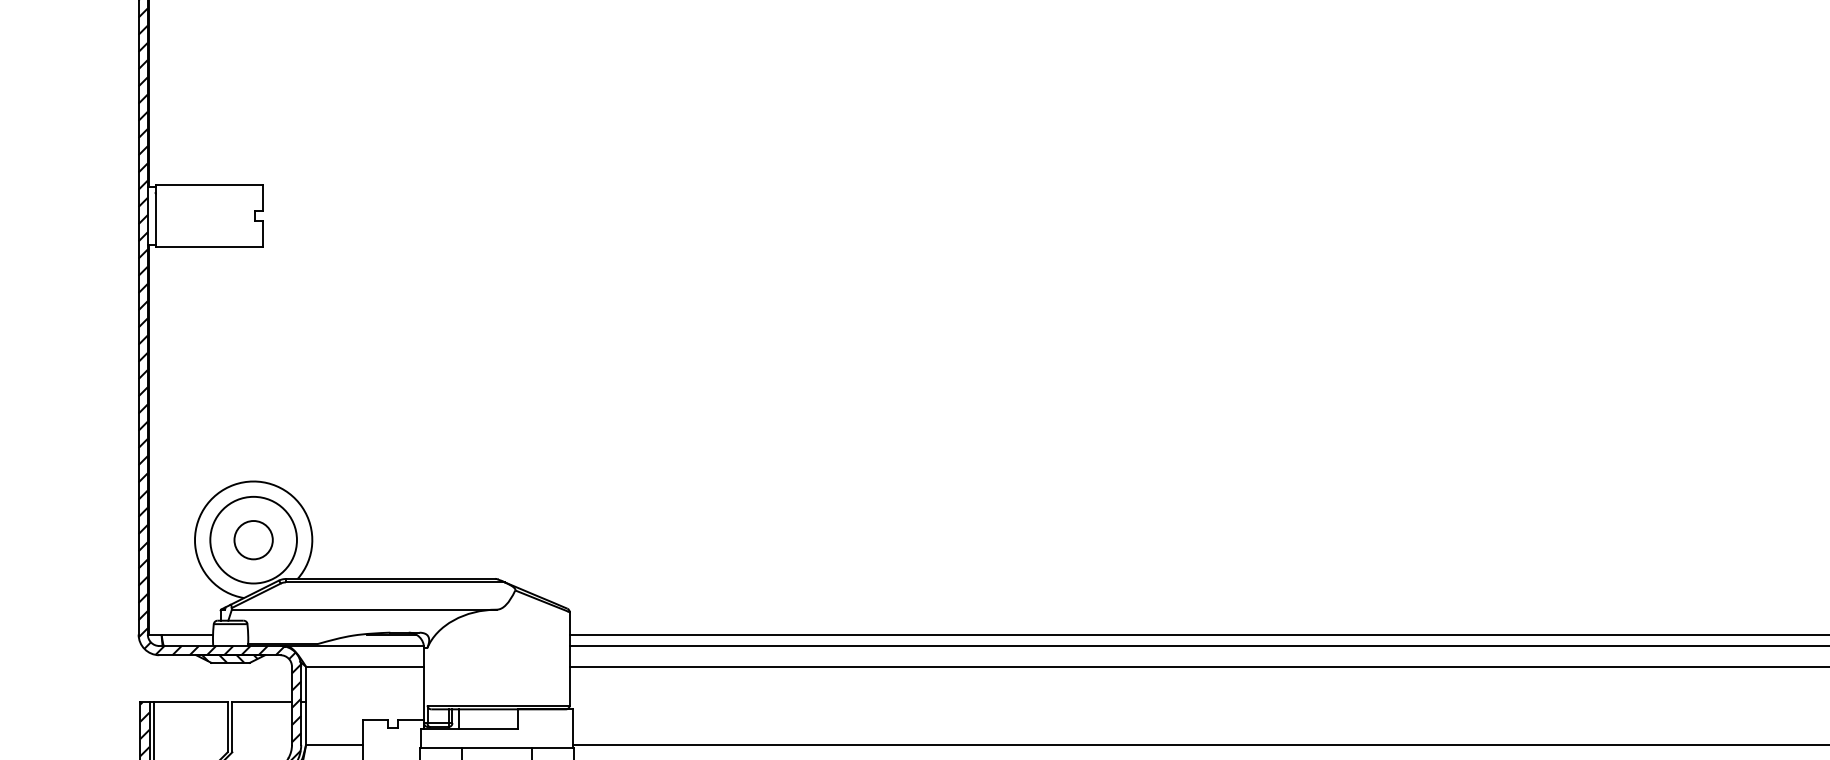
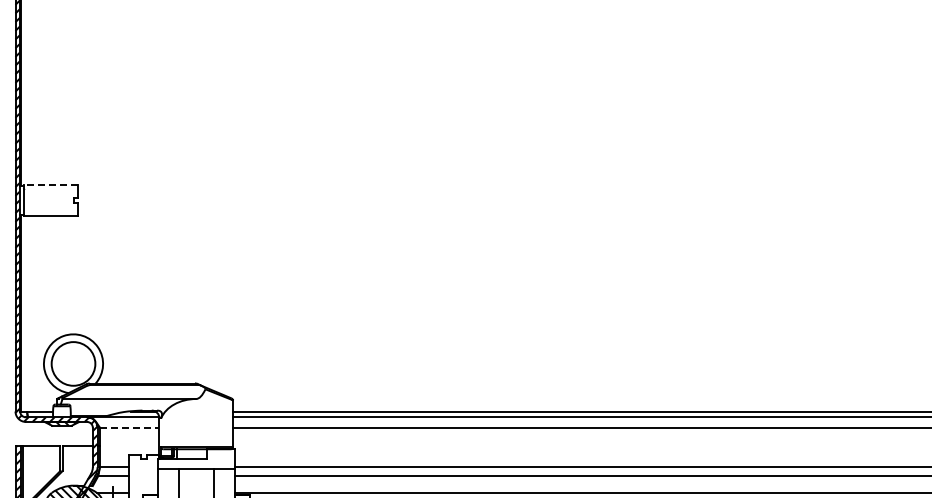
line: (207, 186) -> (50, 185), solid -> dashed
circle: (253, 539) -> (73, 363), removed
line: (364, 666) -> (129, 427), solid -> dashed

